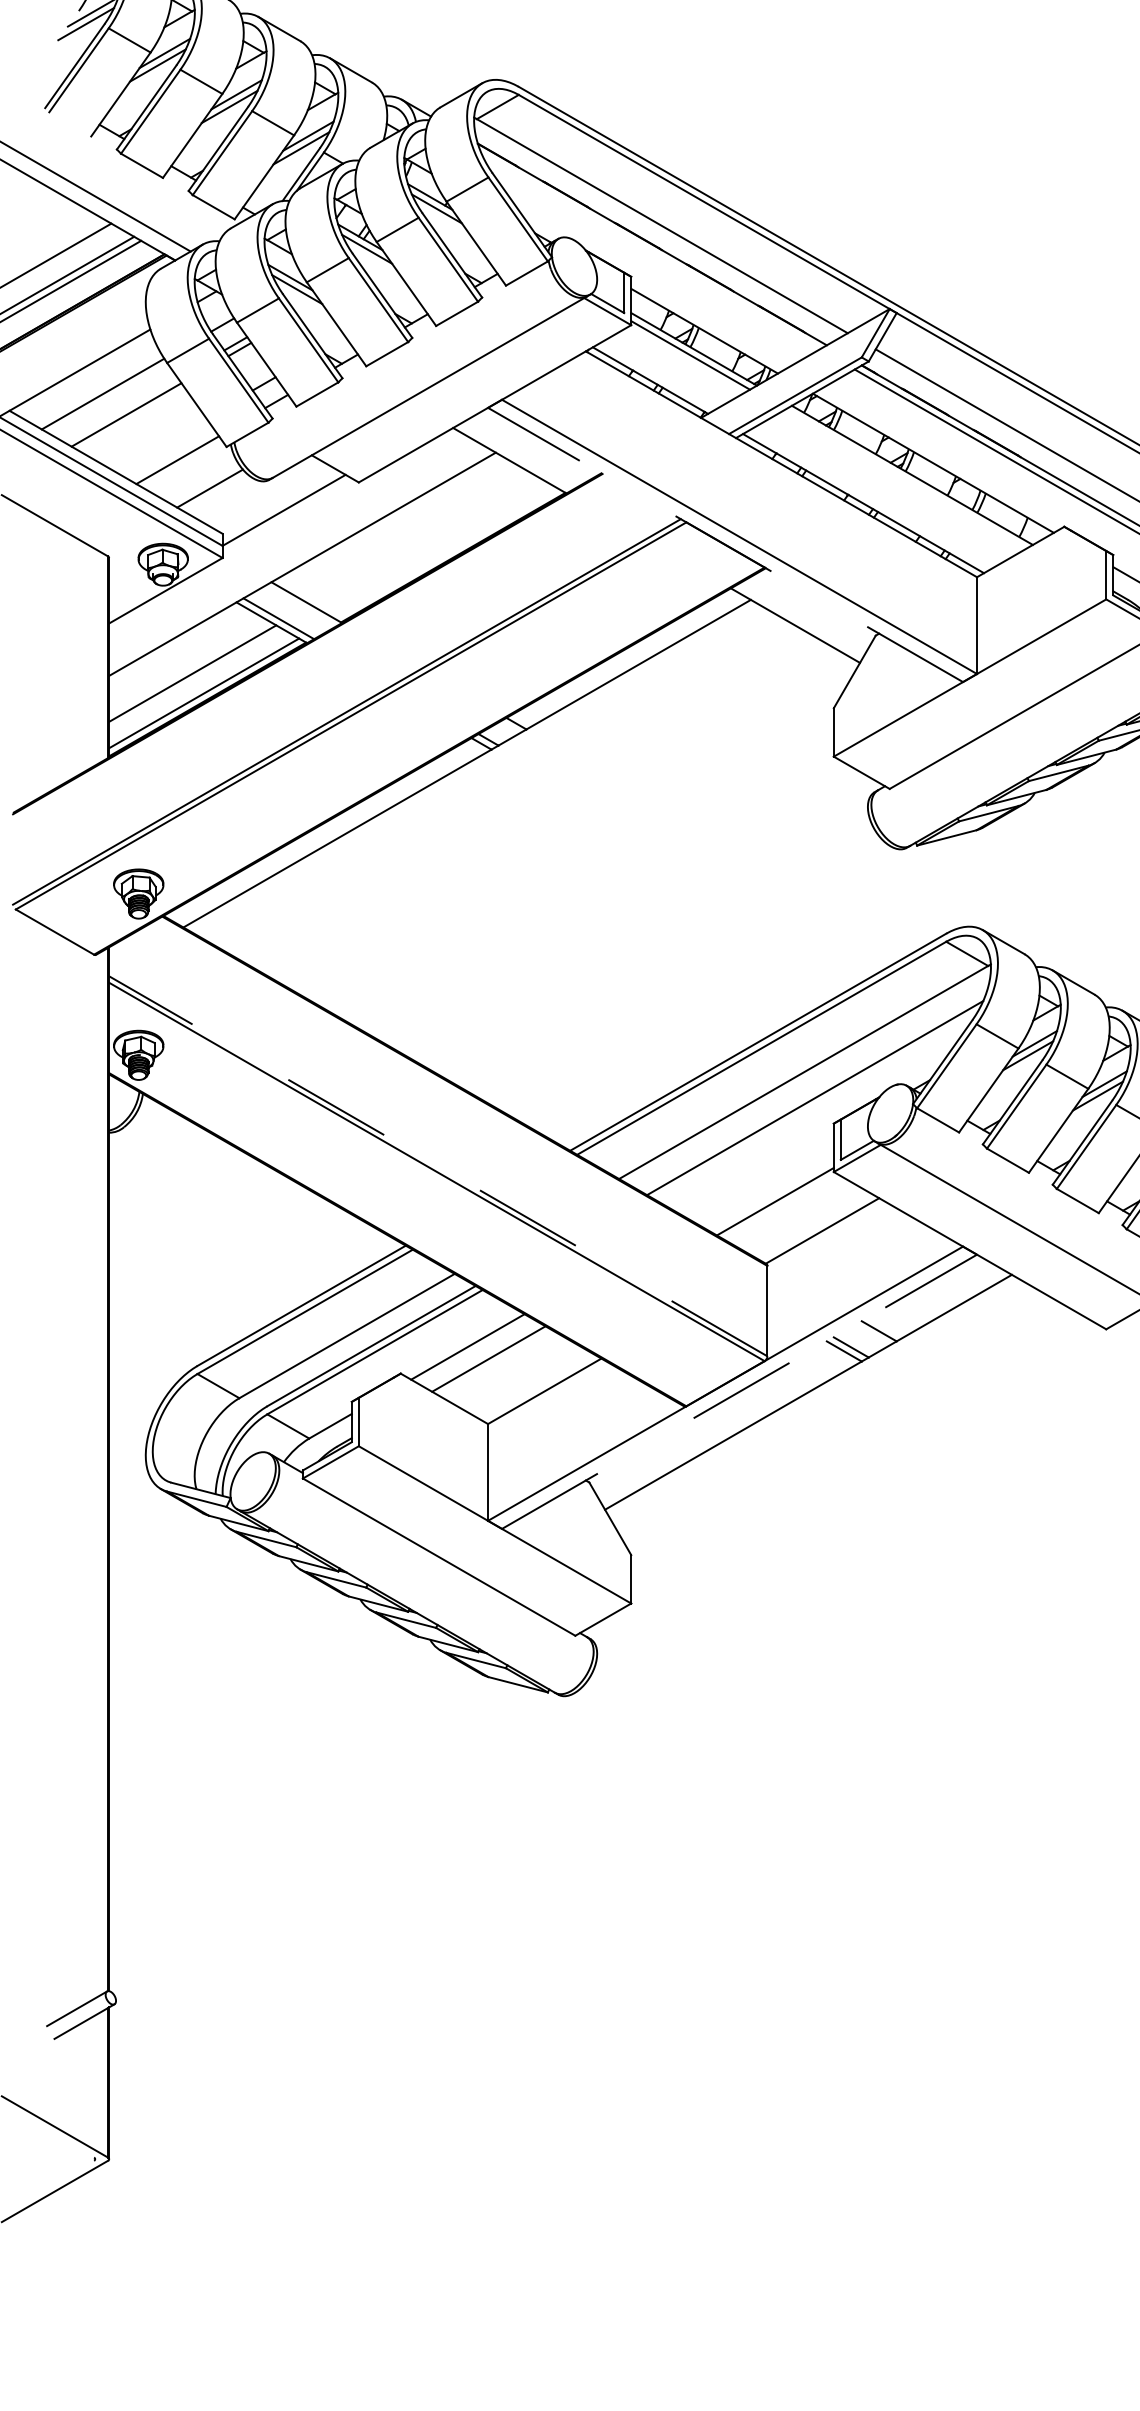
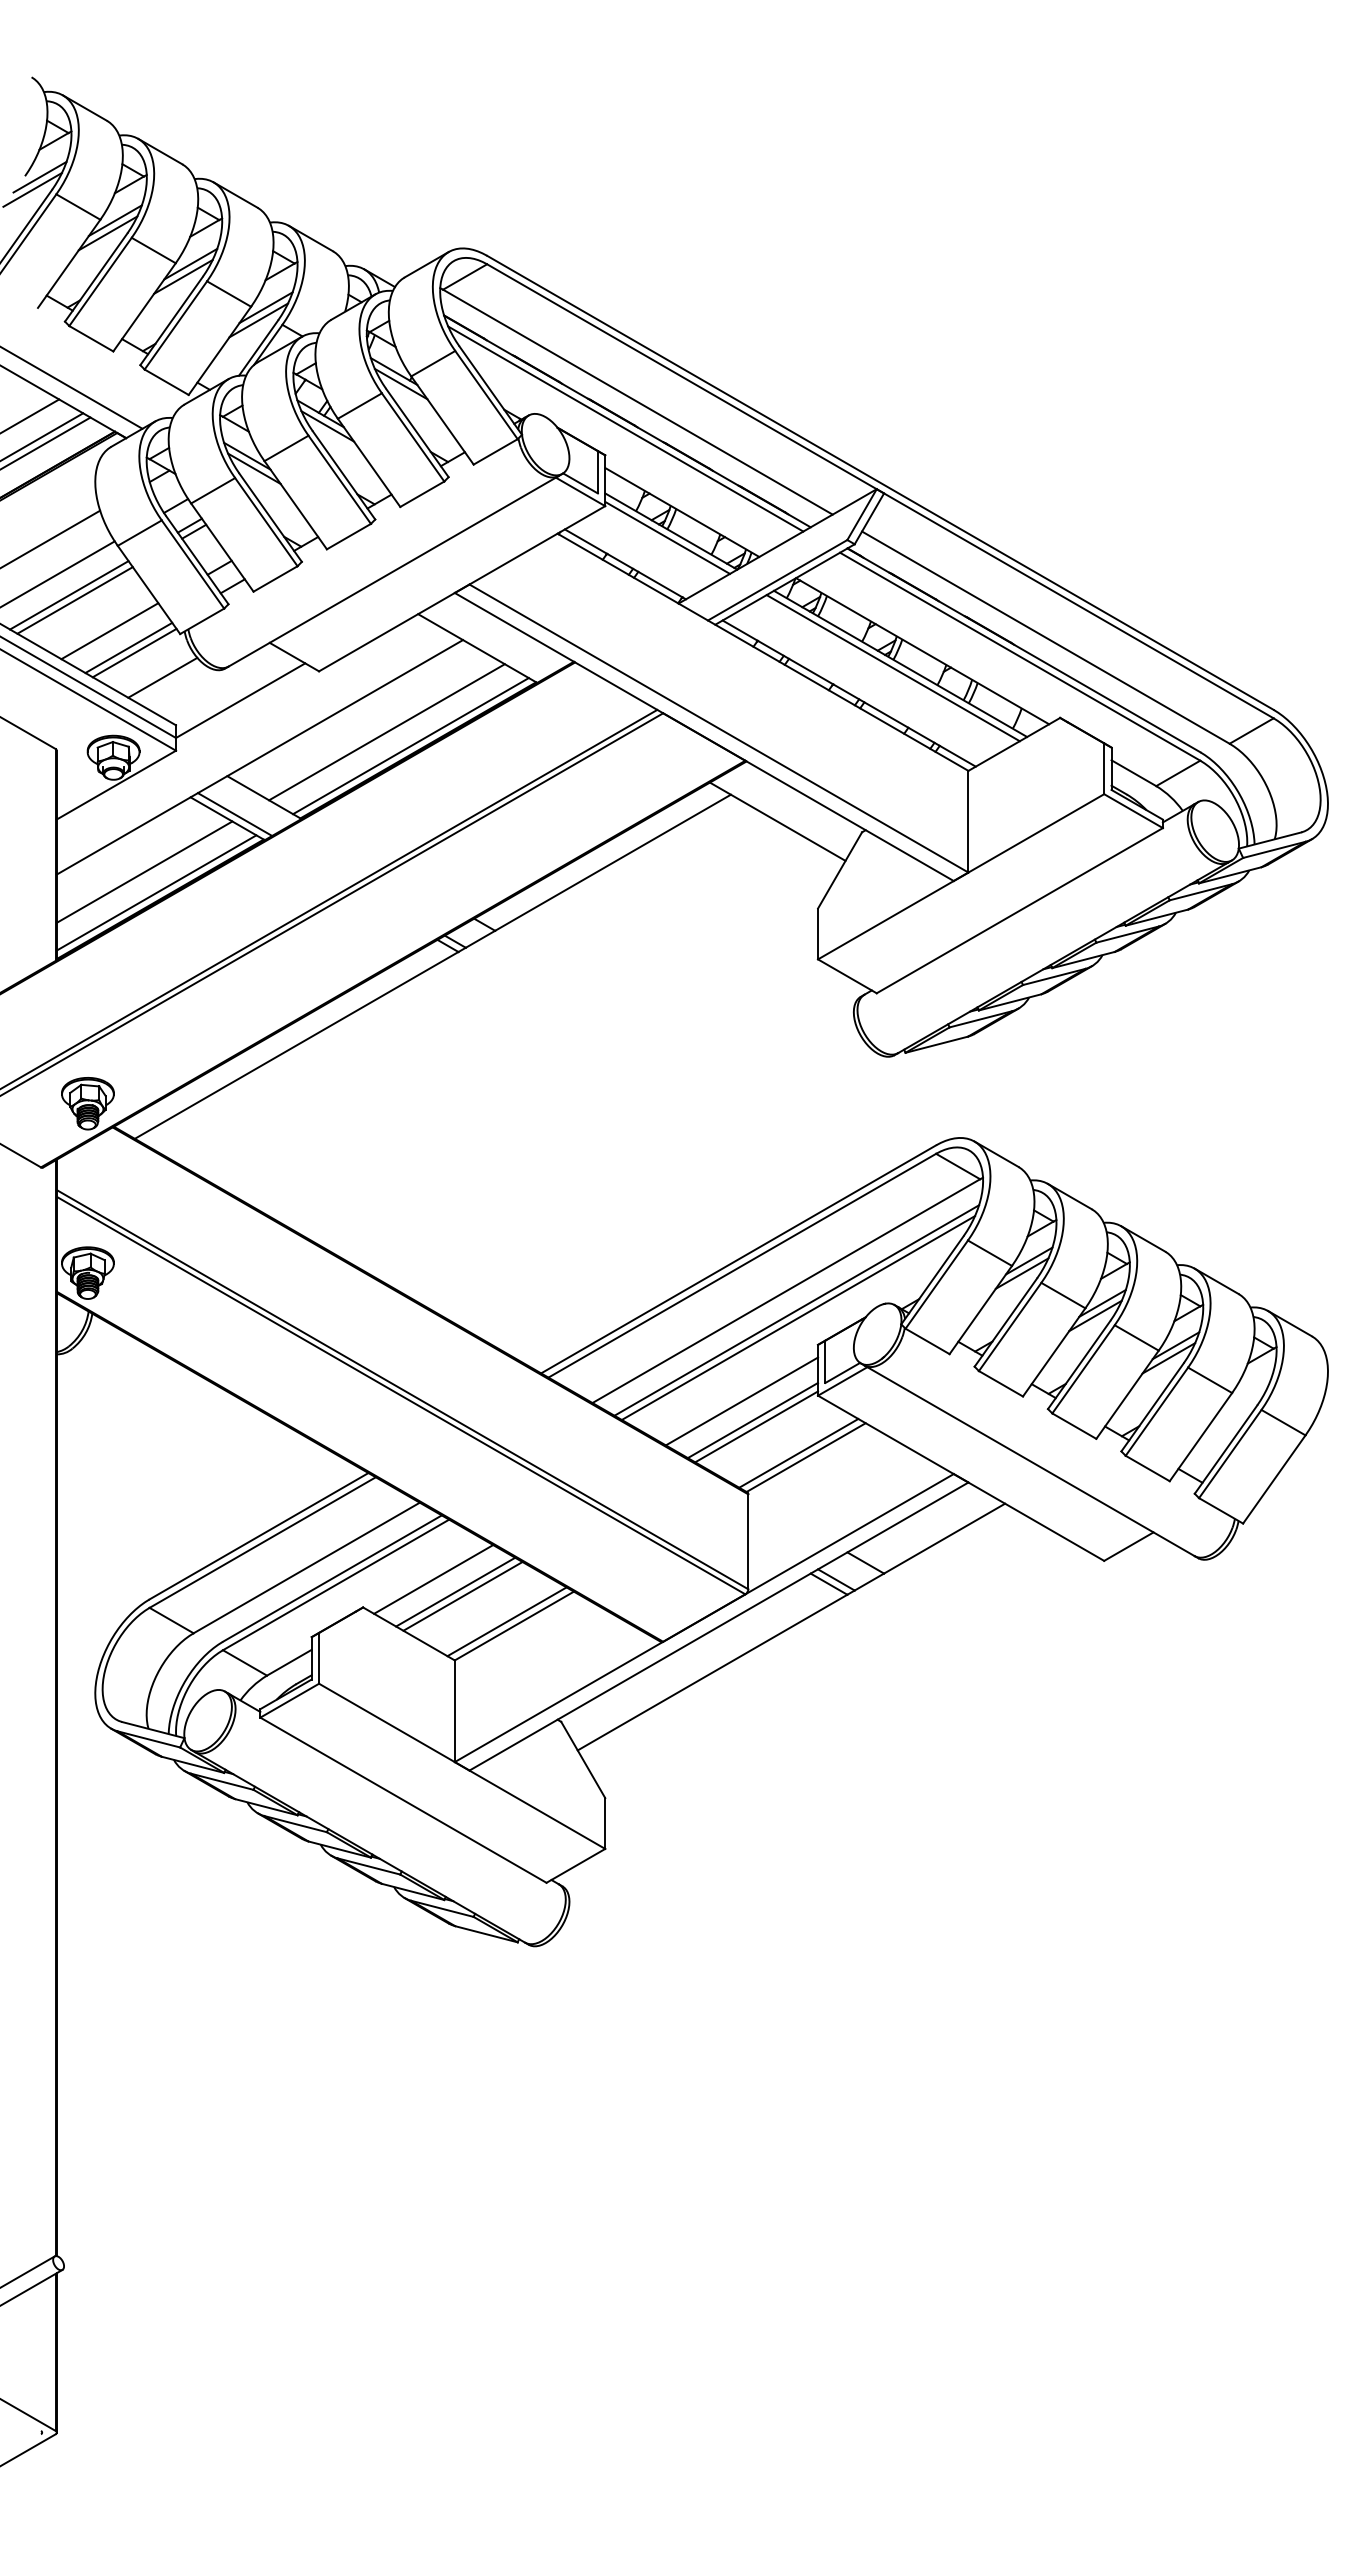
line: (650, 251) -> (625, 428), added
line: (121, 410) -> (69, 595), added
line: (159, 444) -> (109, 631), added
line: (183, 464) -> (134, 652), added
line: (904, 479) -> (892, 668), added
line: (423, 540) -> (386, 732), added
line: (724, 544) -> (703, 736), dashed -> solid
line: (445, 553) -> (410, 746), added
line: (813, 1090) -> (796, 1310), added
line: (438, 1166) -> (402, 1389), dashed -> solid
line: (760, 1177) -> (741, 1401), added
line: (771, 1195) -> (752, 1420), added
line: (815, 1226) -> (798, 1452), added
line: (495, 1363) -> (462, 1596), added
line: (537, 1386) -> (506, 1621), added
line: (740, 1391) -> (719, 1626), dashed -> solid

